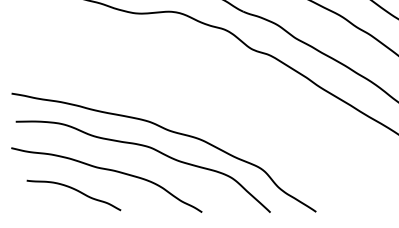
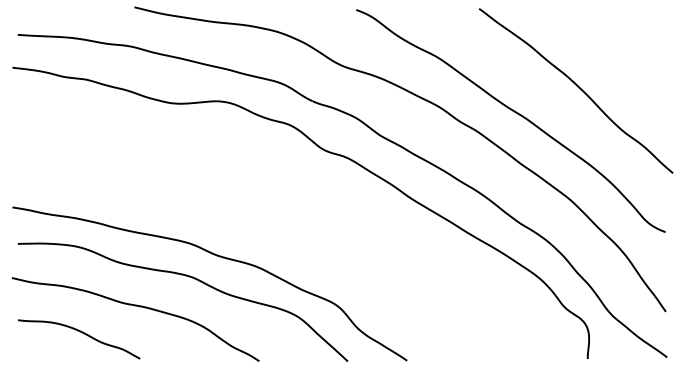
curve: (76, 190) -> (82, 333), moved

